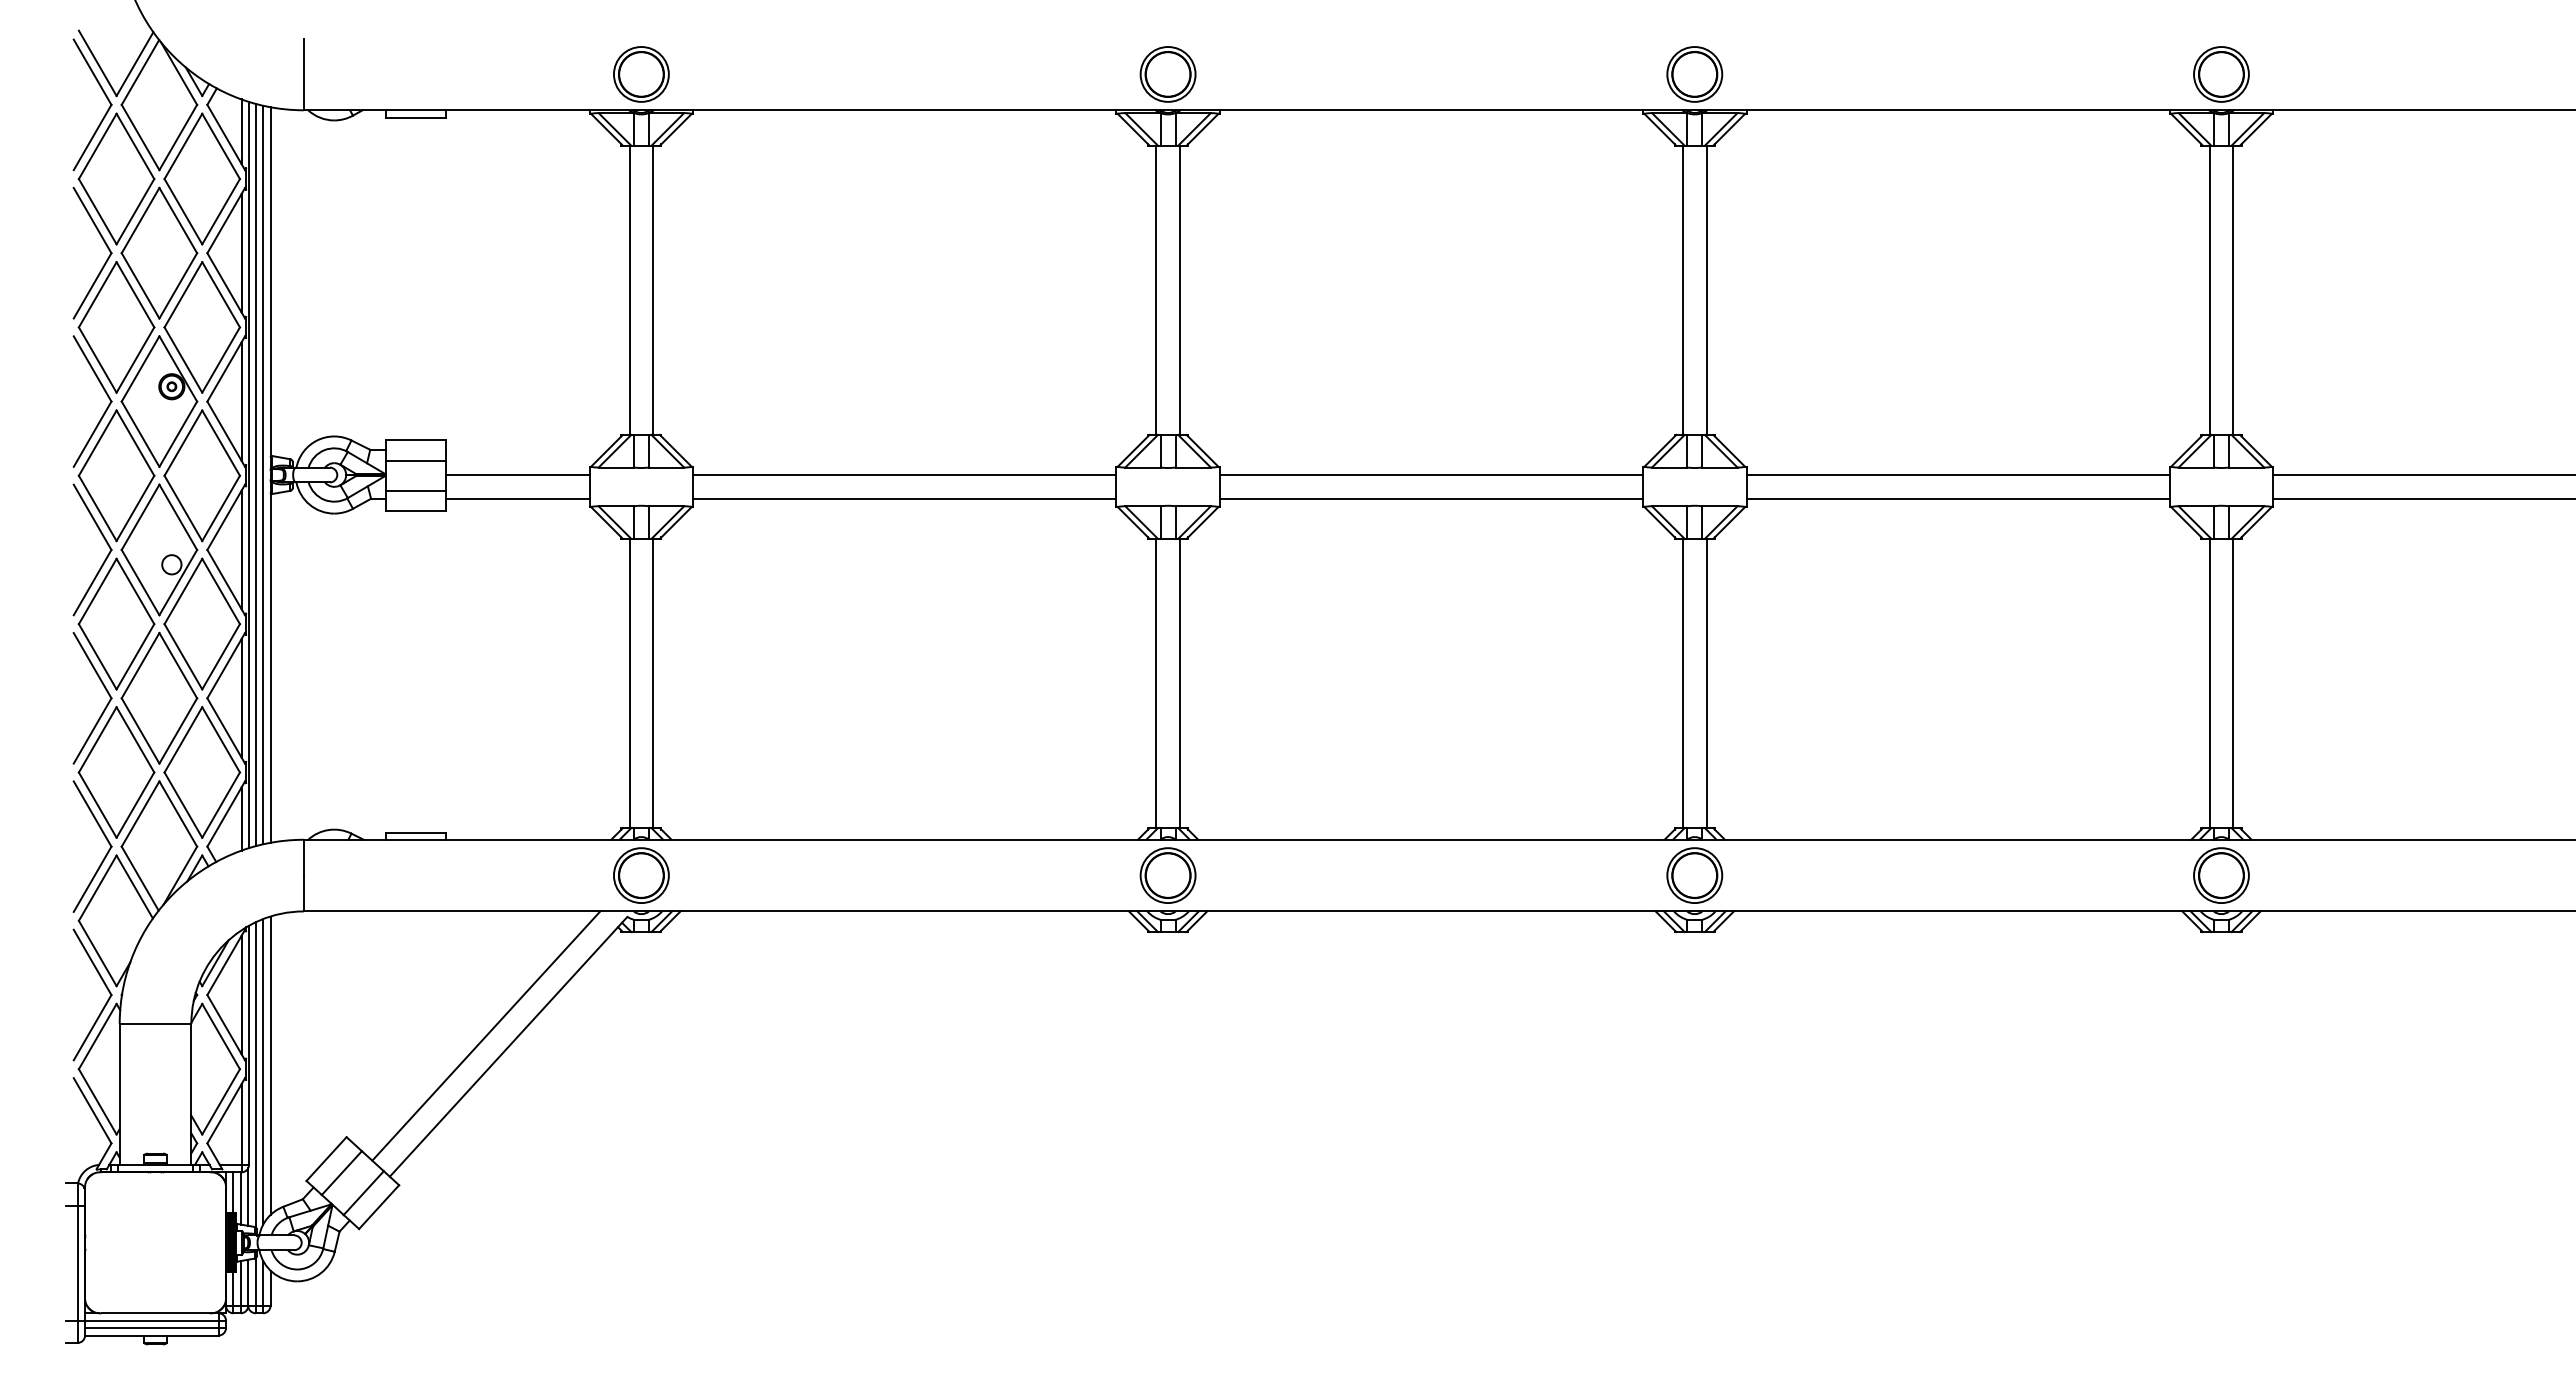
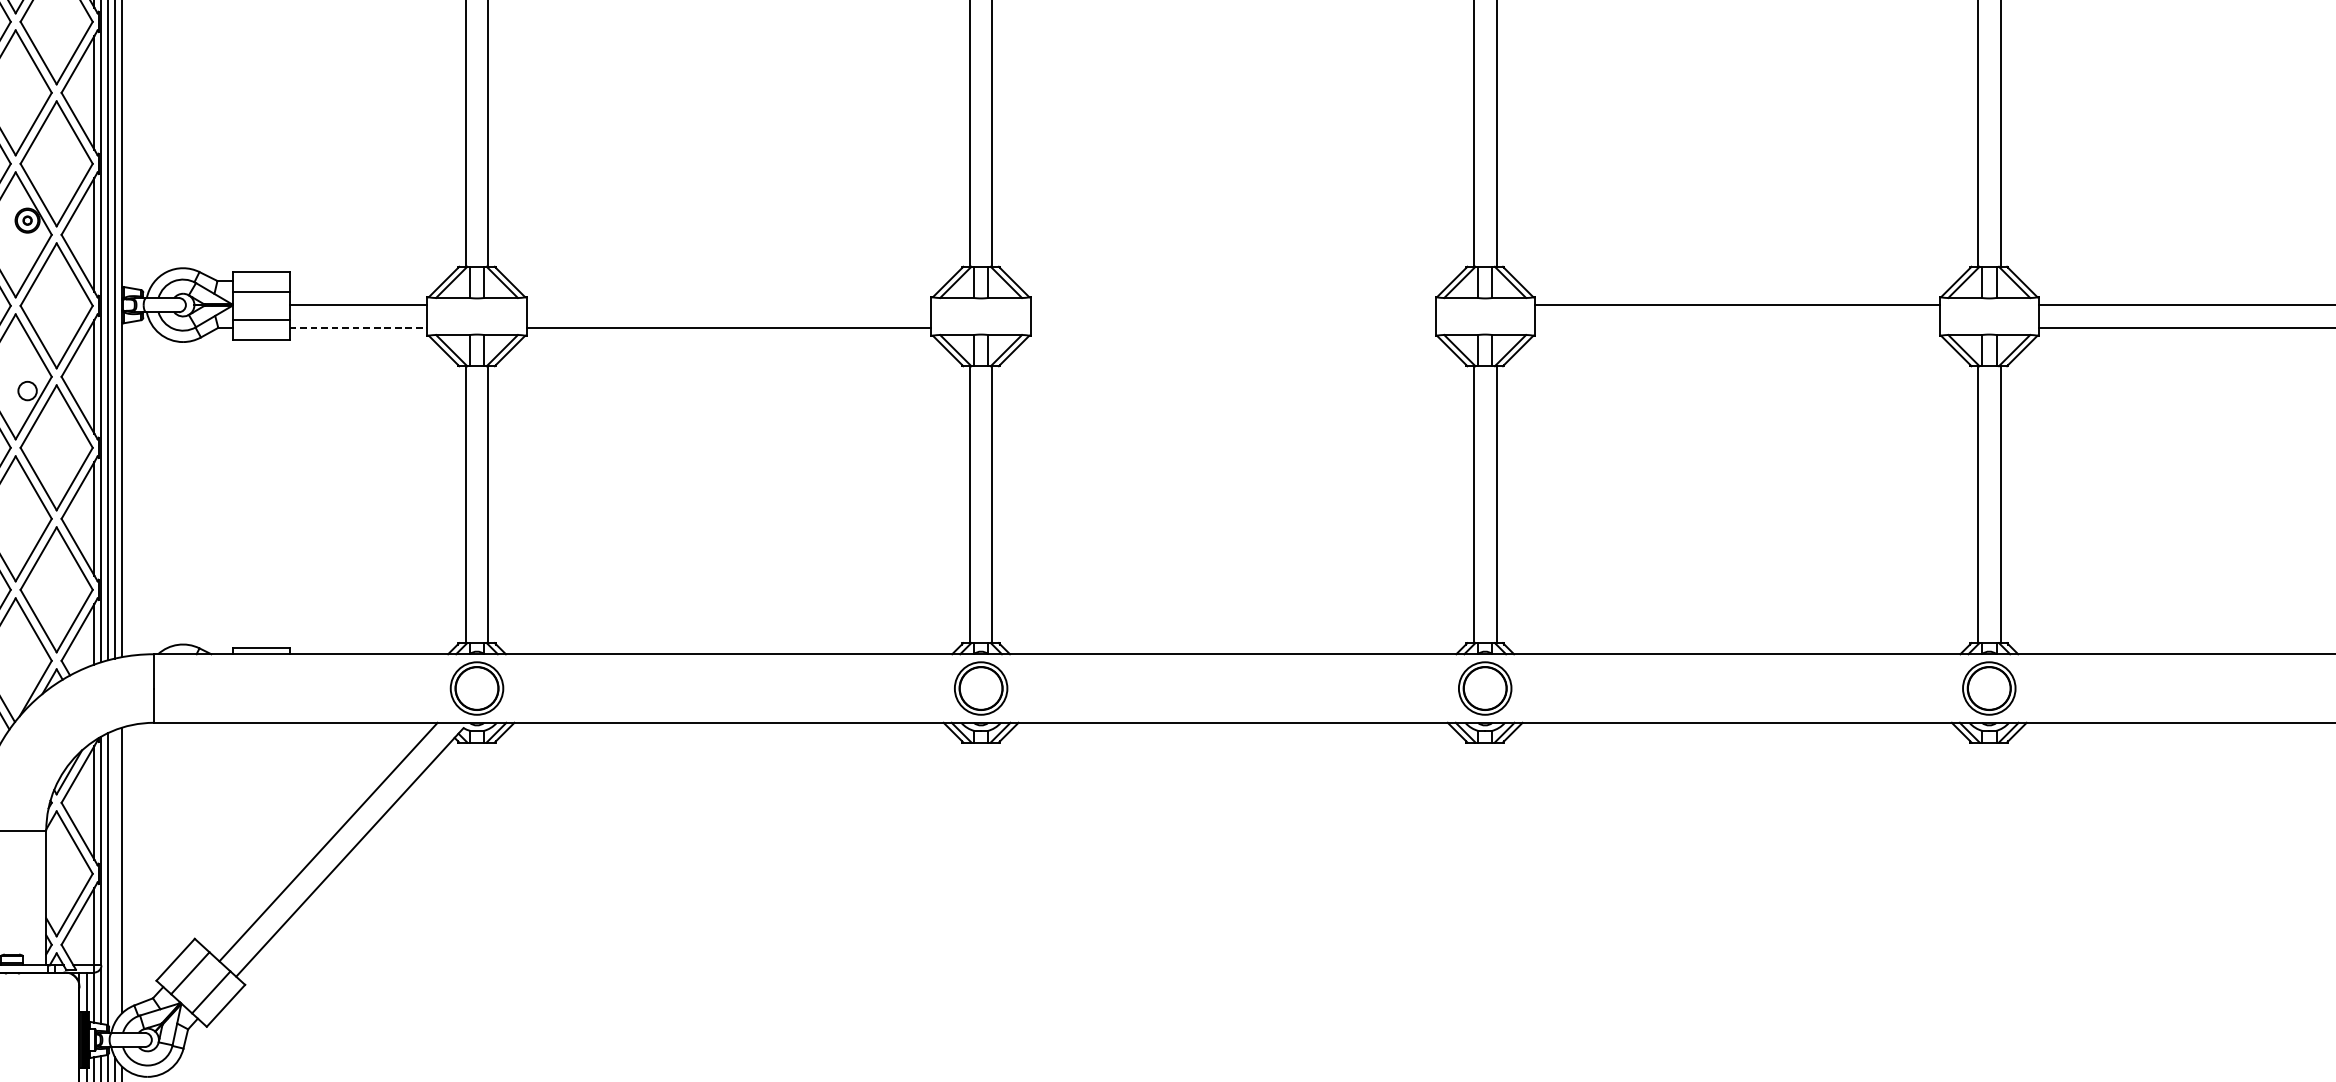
line: (904, 475) -> (728, 305), removed
line: (1431, 475) -> (1233, 305), removed
line: (517, 498) -> (358, 327), solid -> dashed
line: (1431, 498) -> (1233, 327), removed
line: (1957, 498) -> (1736, 327), removed
line: (263, 1071) -> (115, 876), removed

